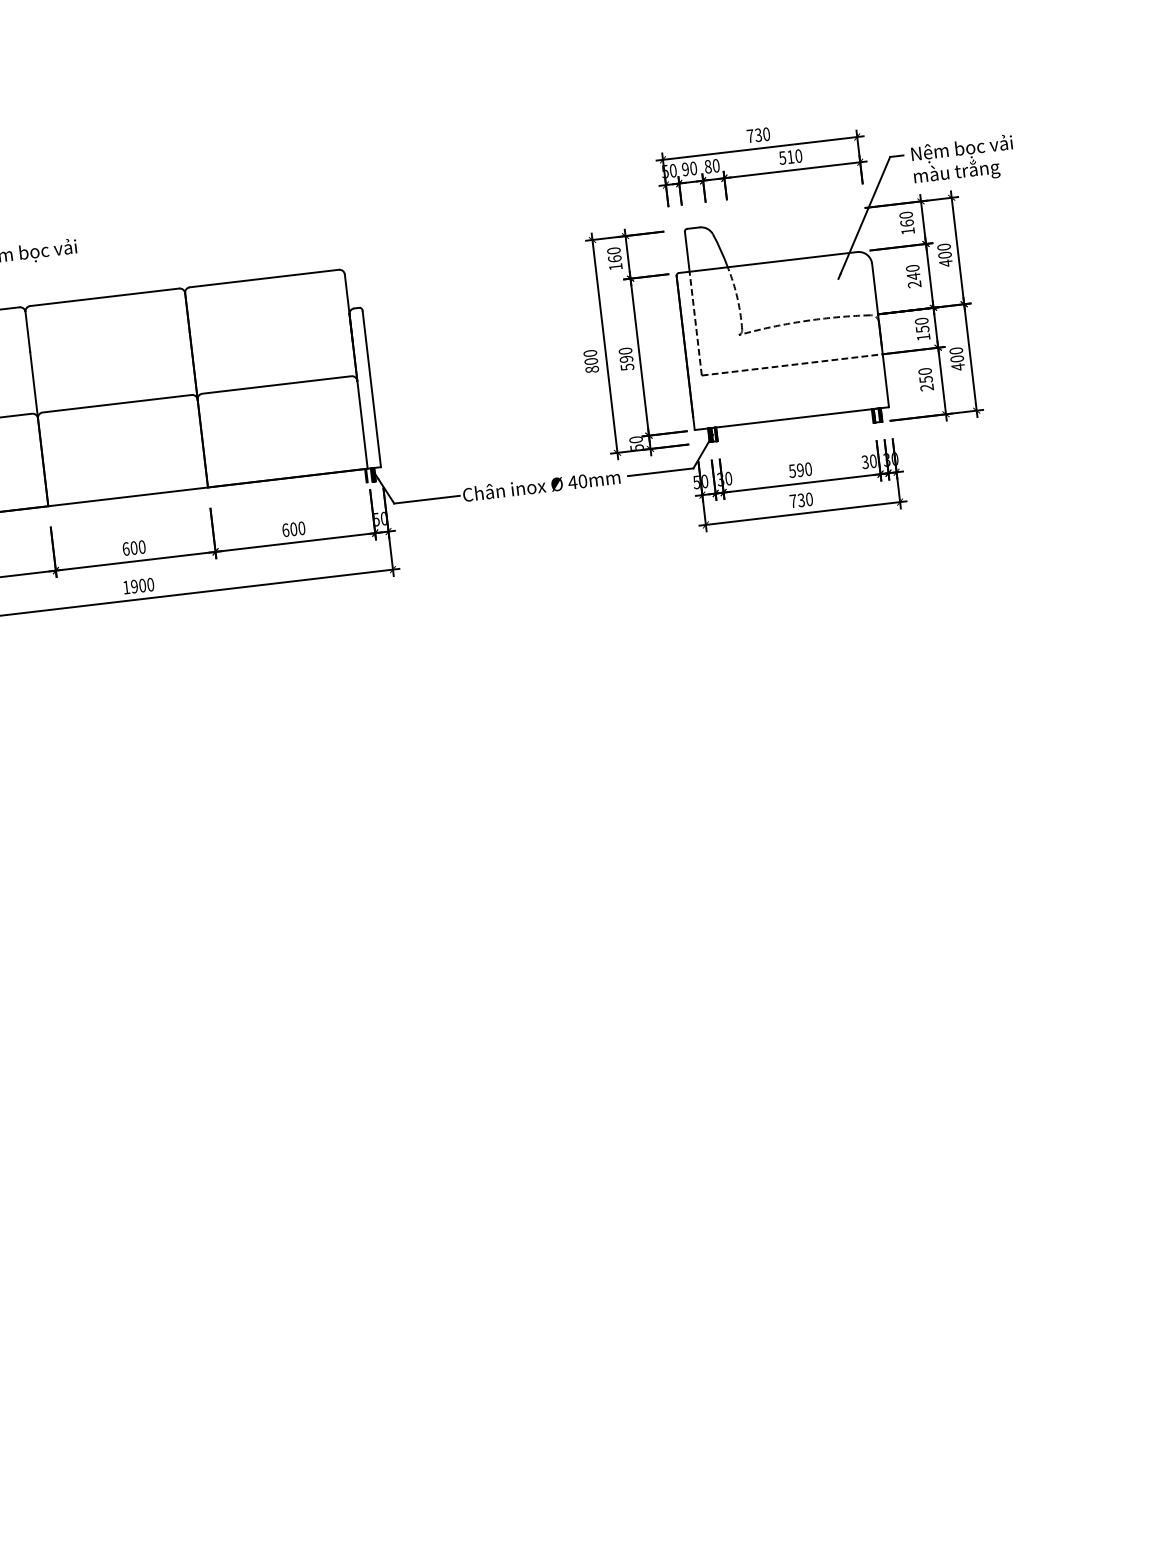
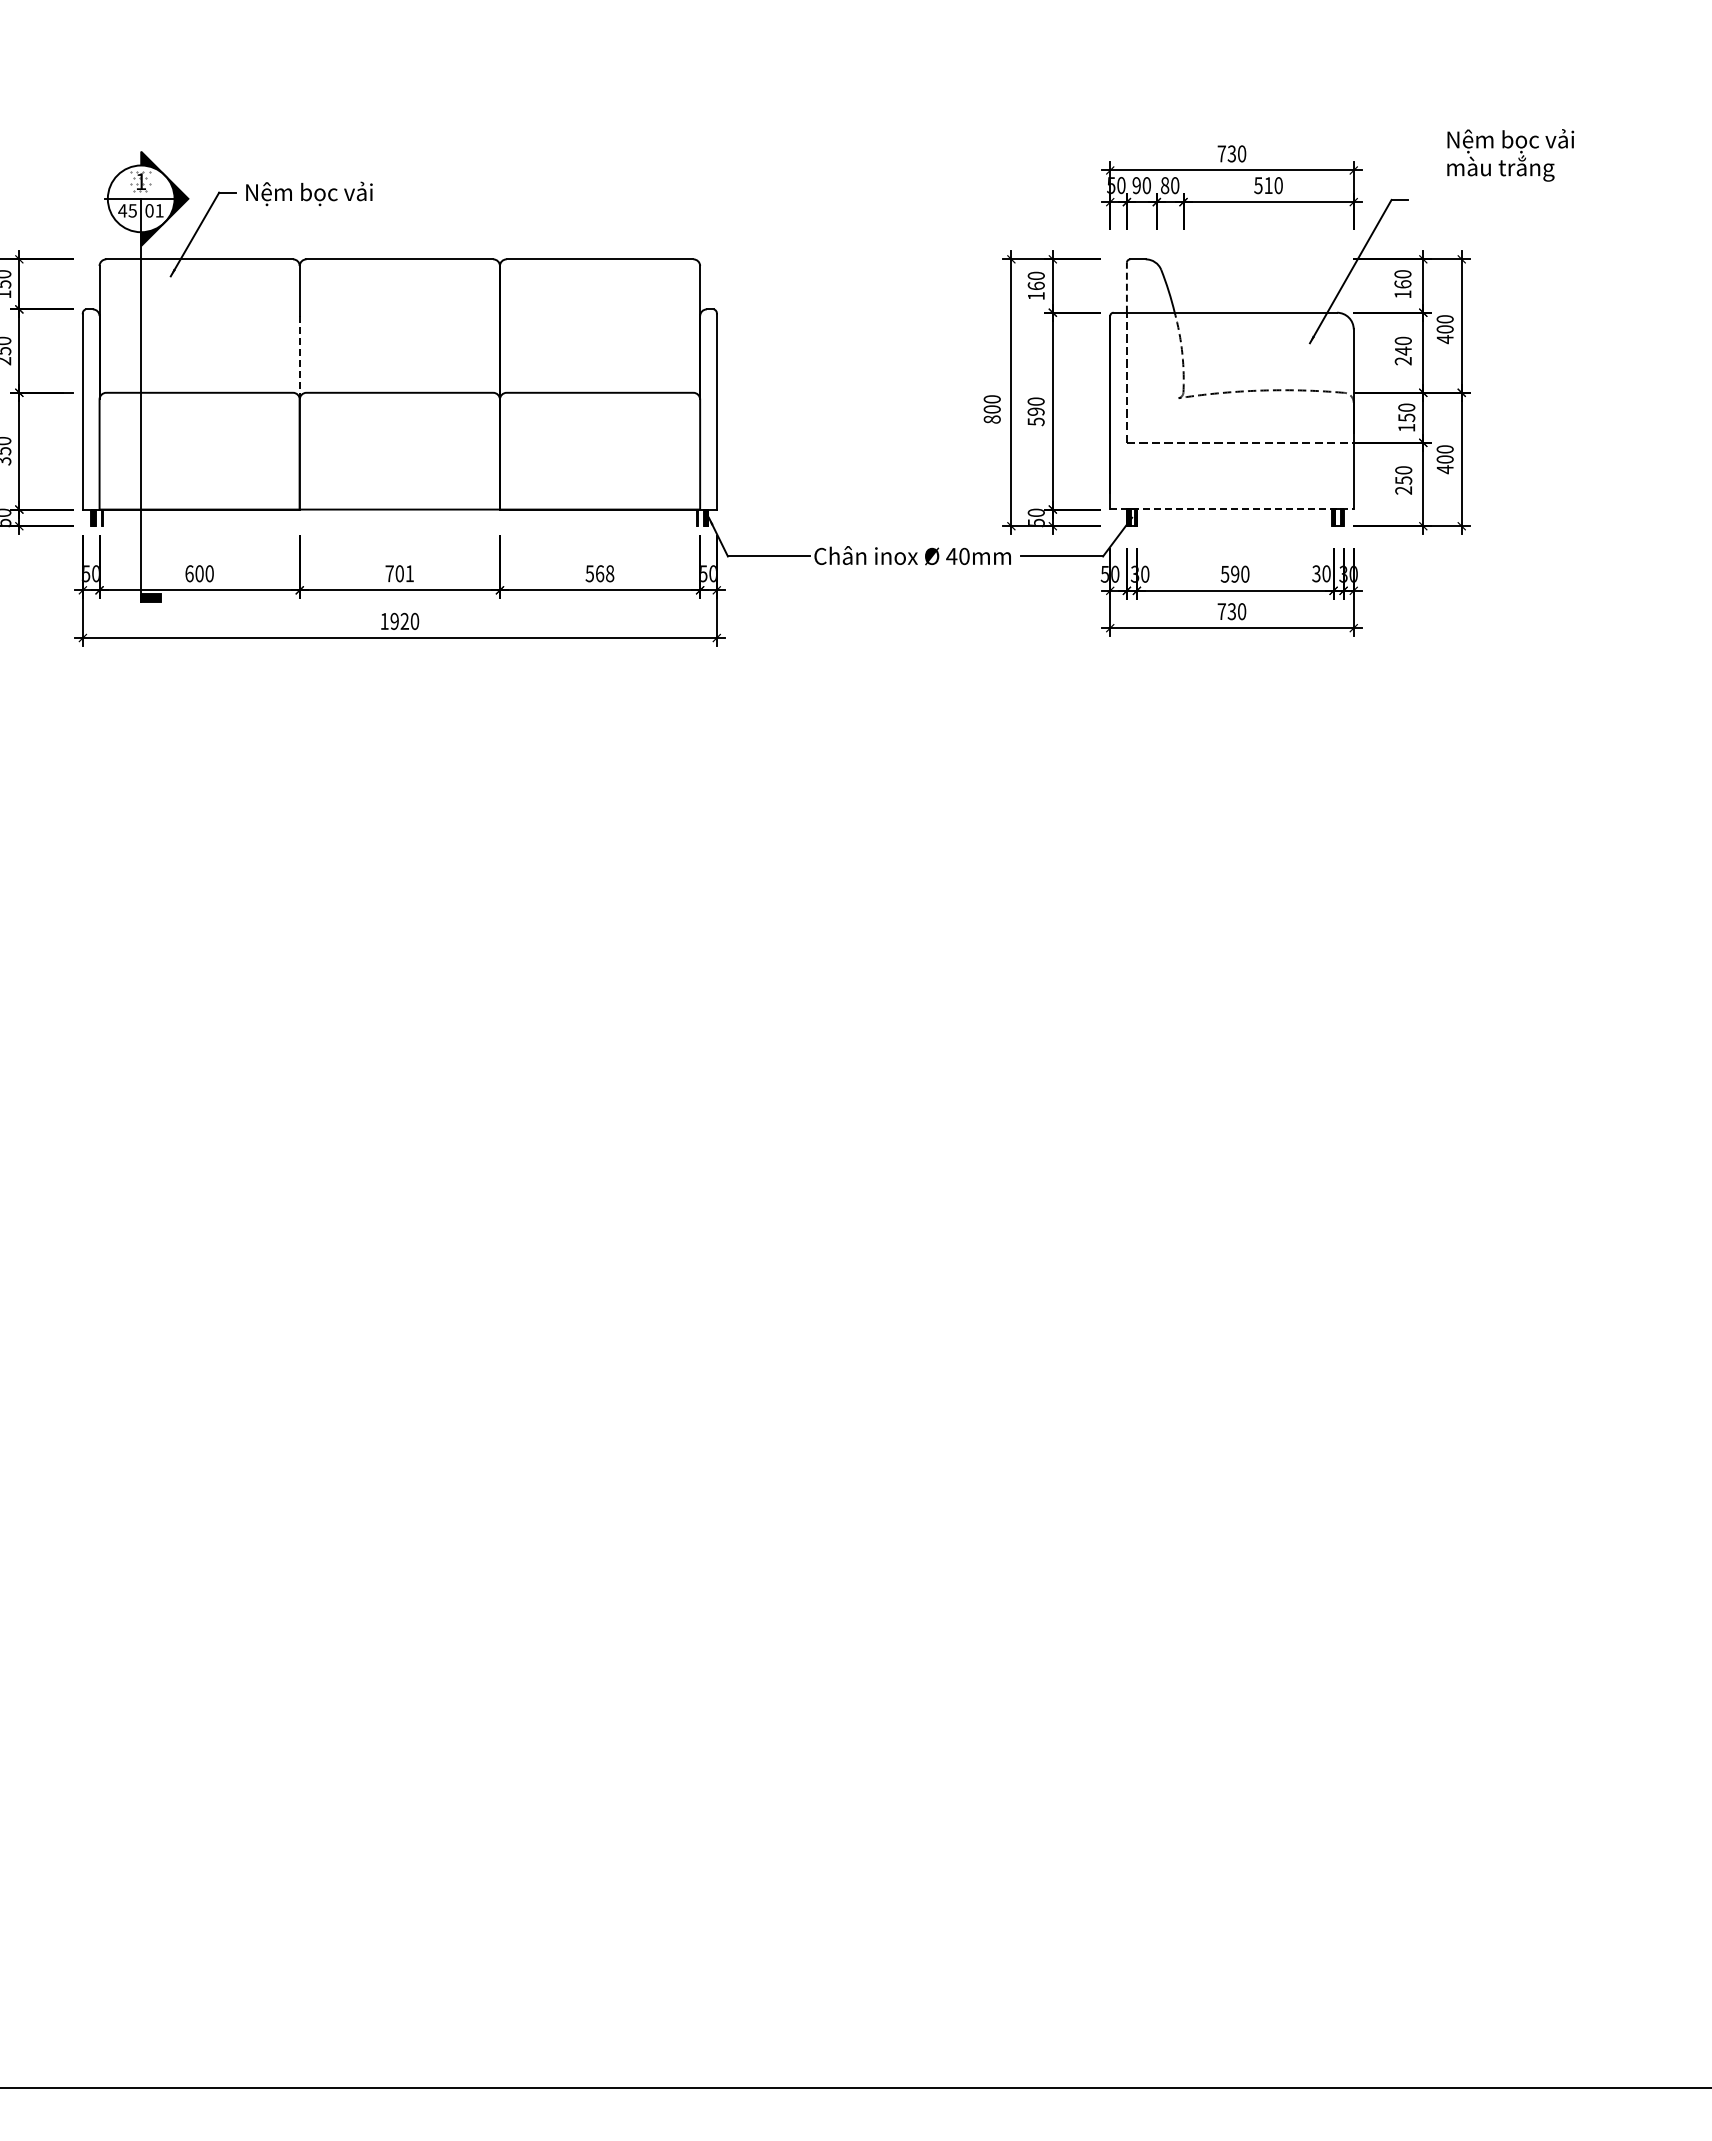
text: (963, 160) -> (1510, 155), moved
line: (686, 251) -> (1126, 287), solid -> dashed
line: (33, 384) -> (299, 357), solid -> dashed
line: (792, 418) -> (1232, 509), solid -> dashed
text: (293, 529) -> (599, 573), 600 -> 568
text: (133, 547) -> (399, 573), 600 -> 701
text: (142, 585) -> (404, 621), 1900 -> 1920

